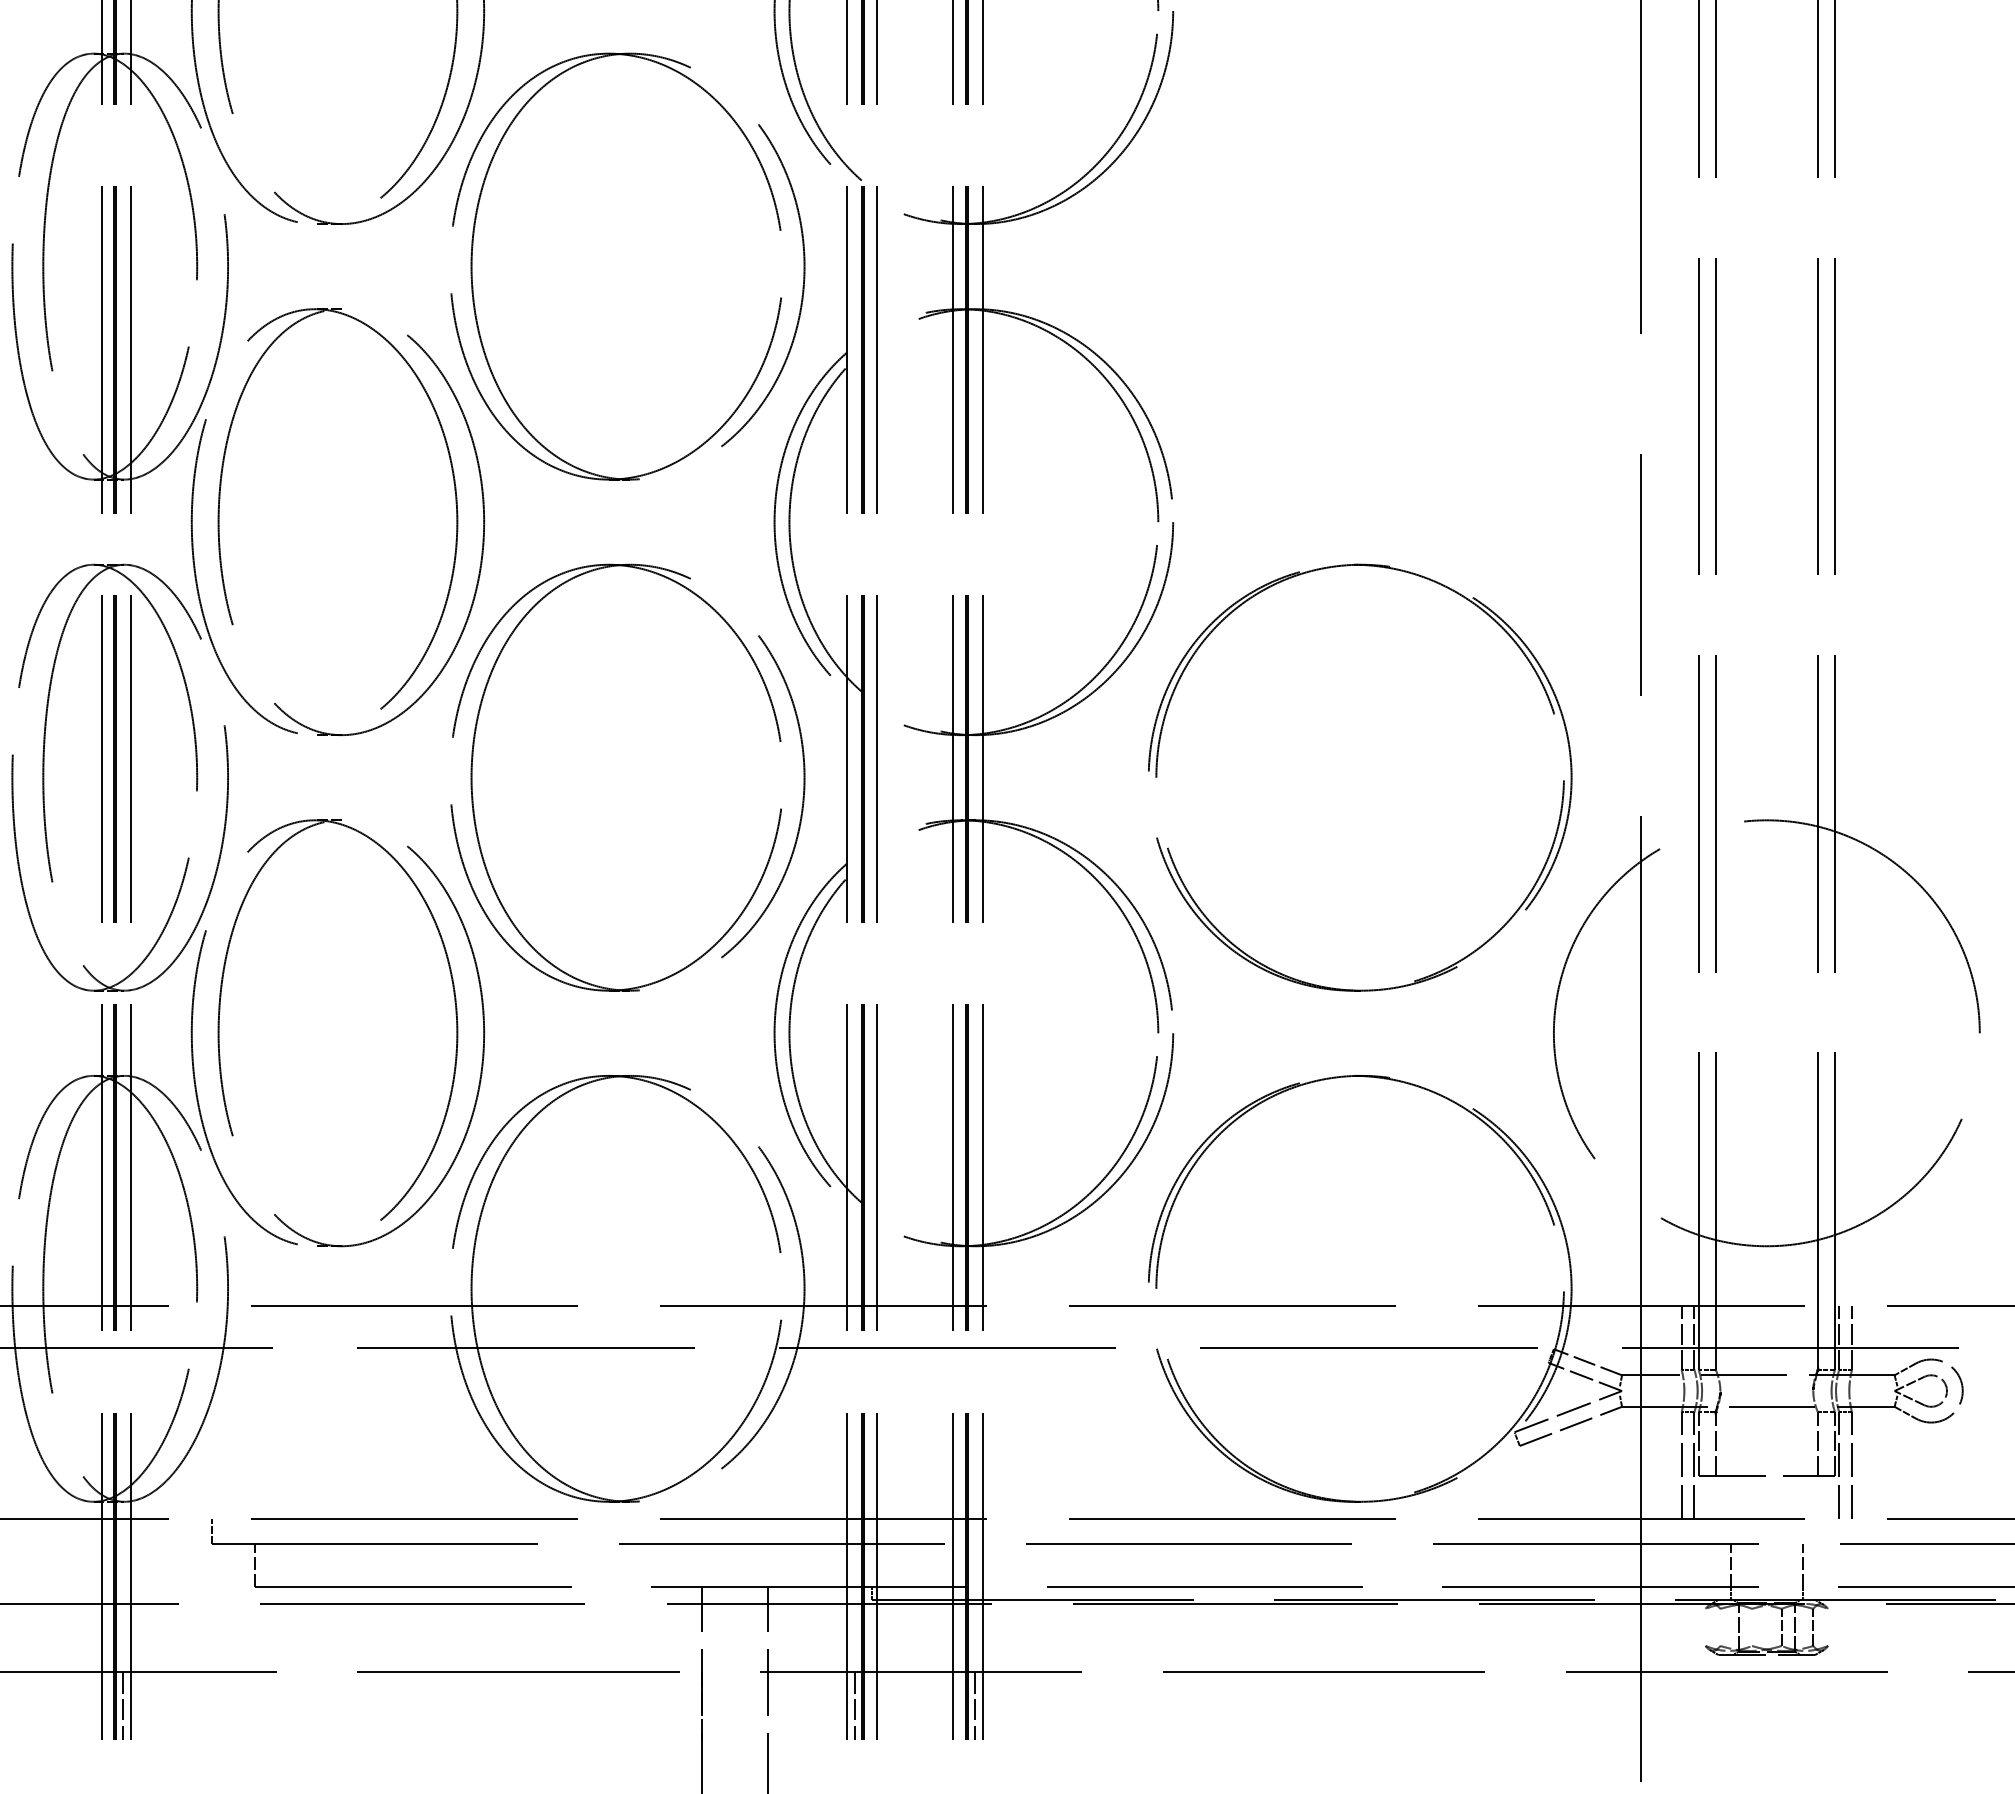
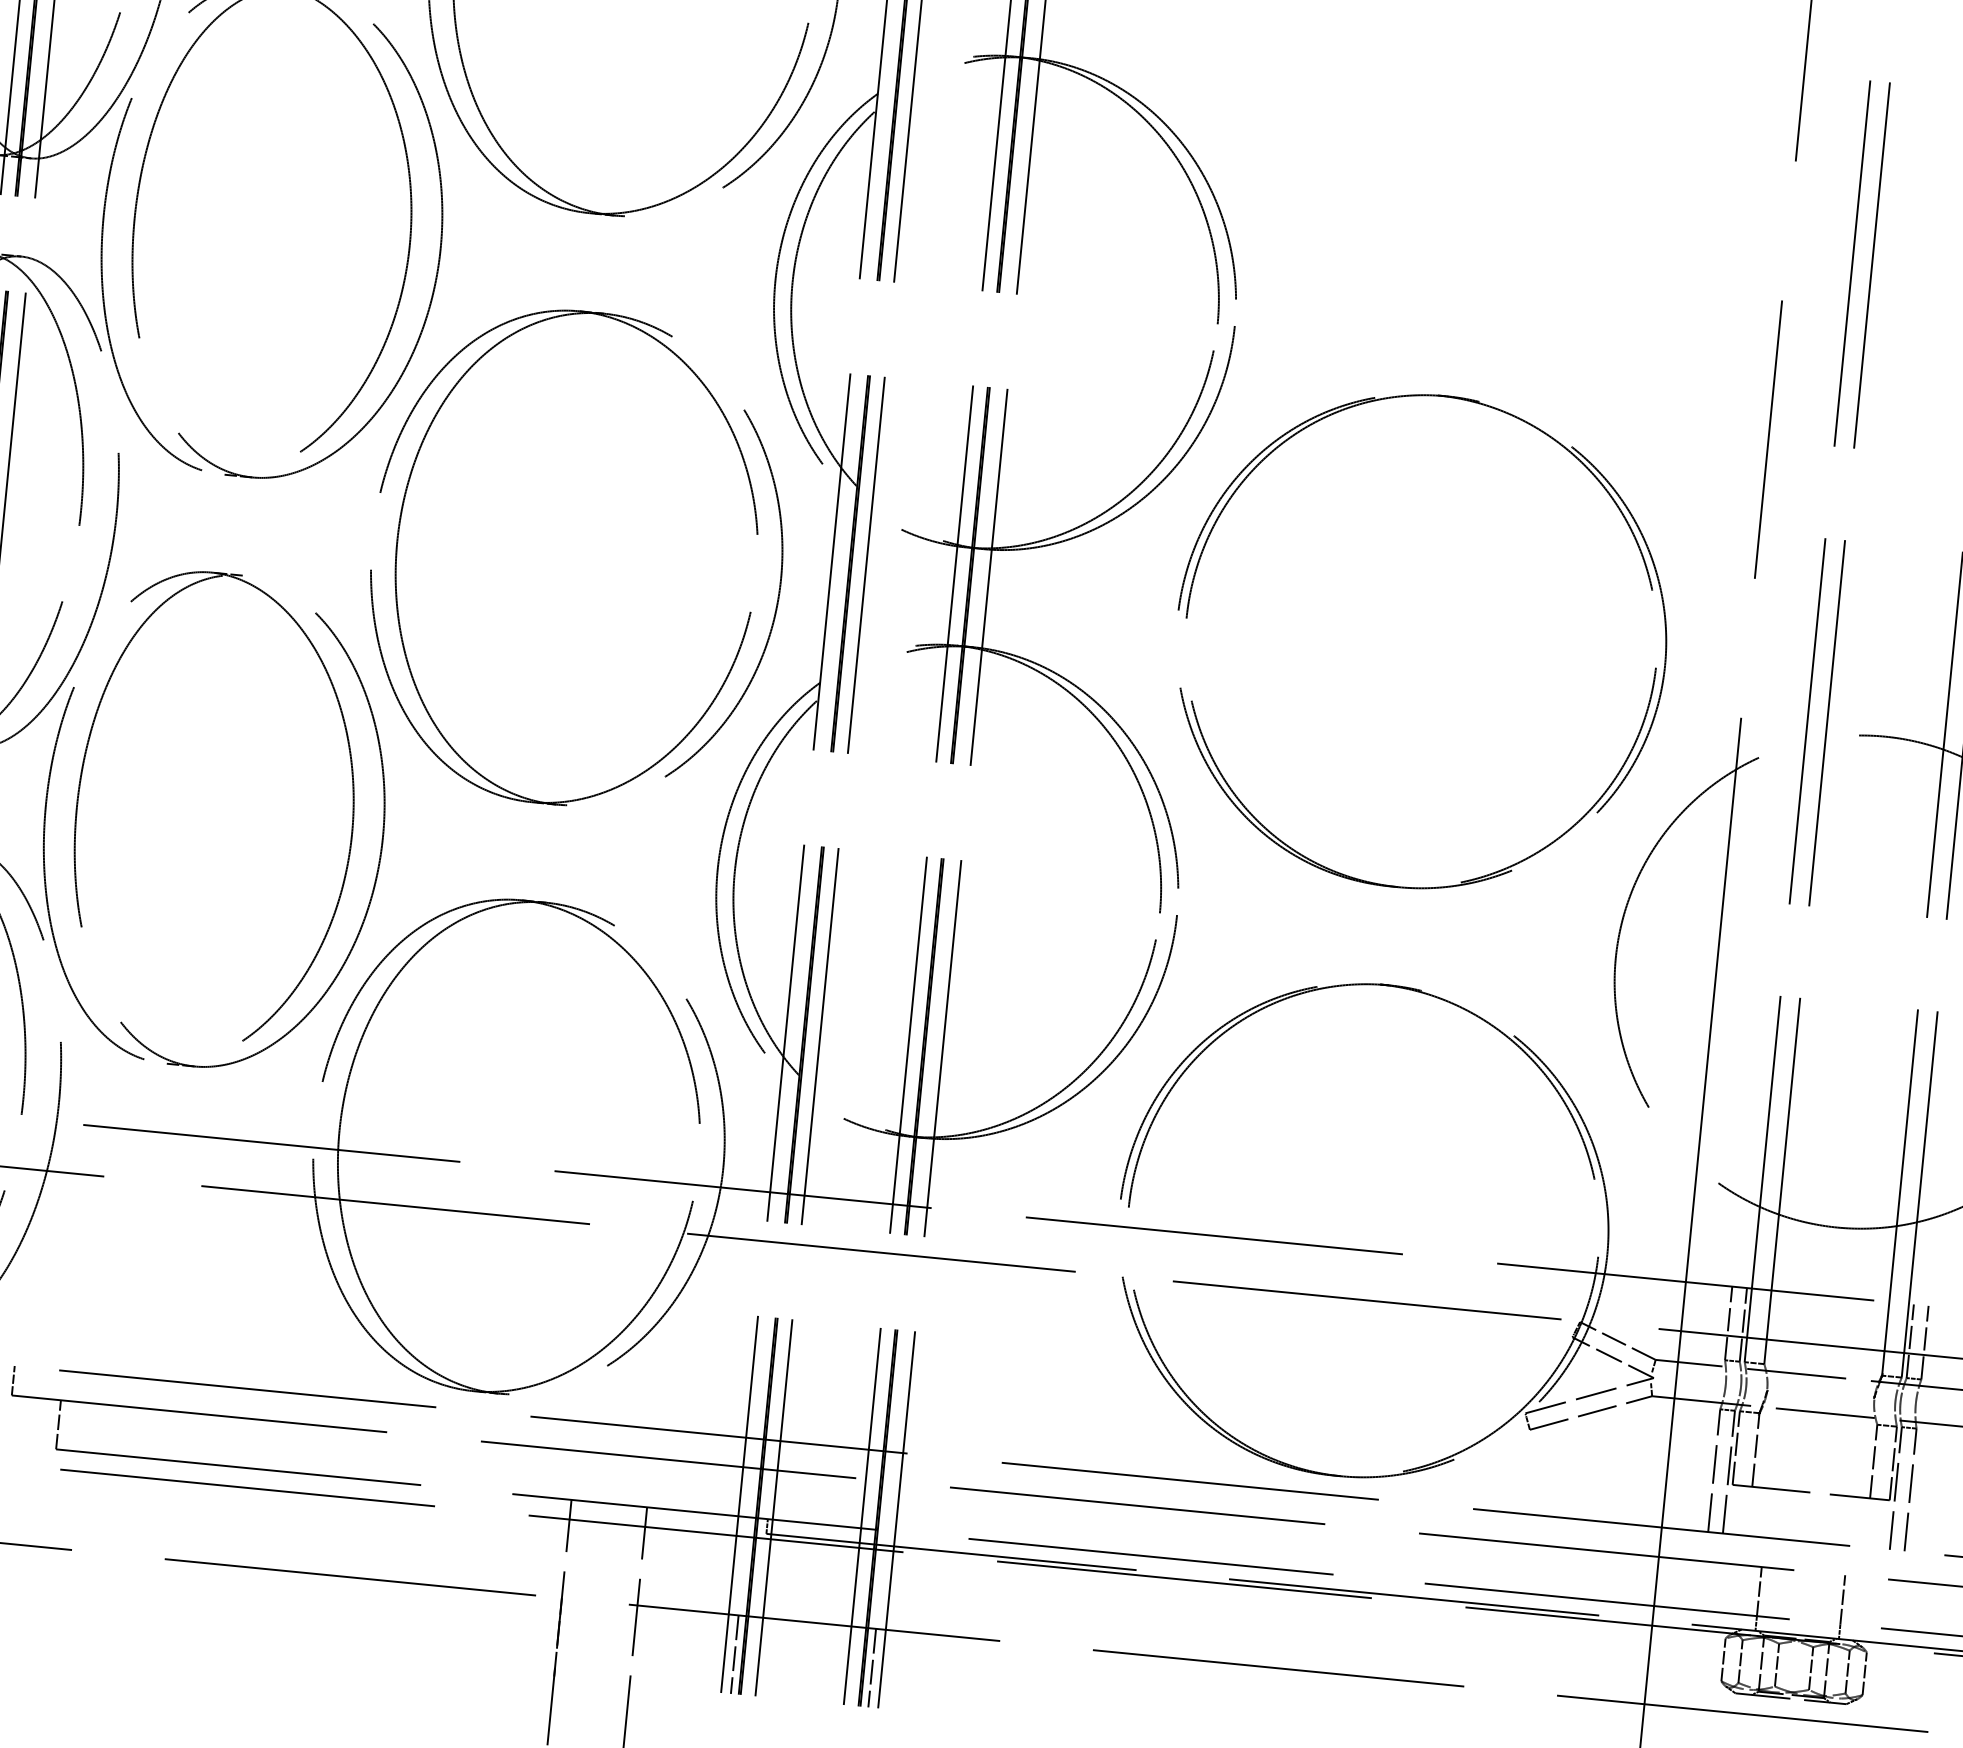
line: (1705, 1627) -> (1723, 1659), added
line: (1720, 1627) -> (1740, 1661), added
line: (1752, 1627) -> (1777, 1665), added
line: (1828, 1627) -> (1865, 1673), added

